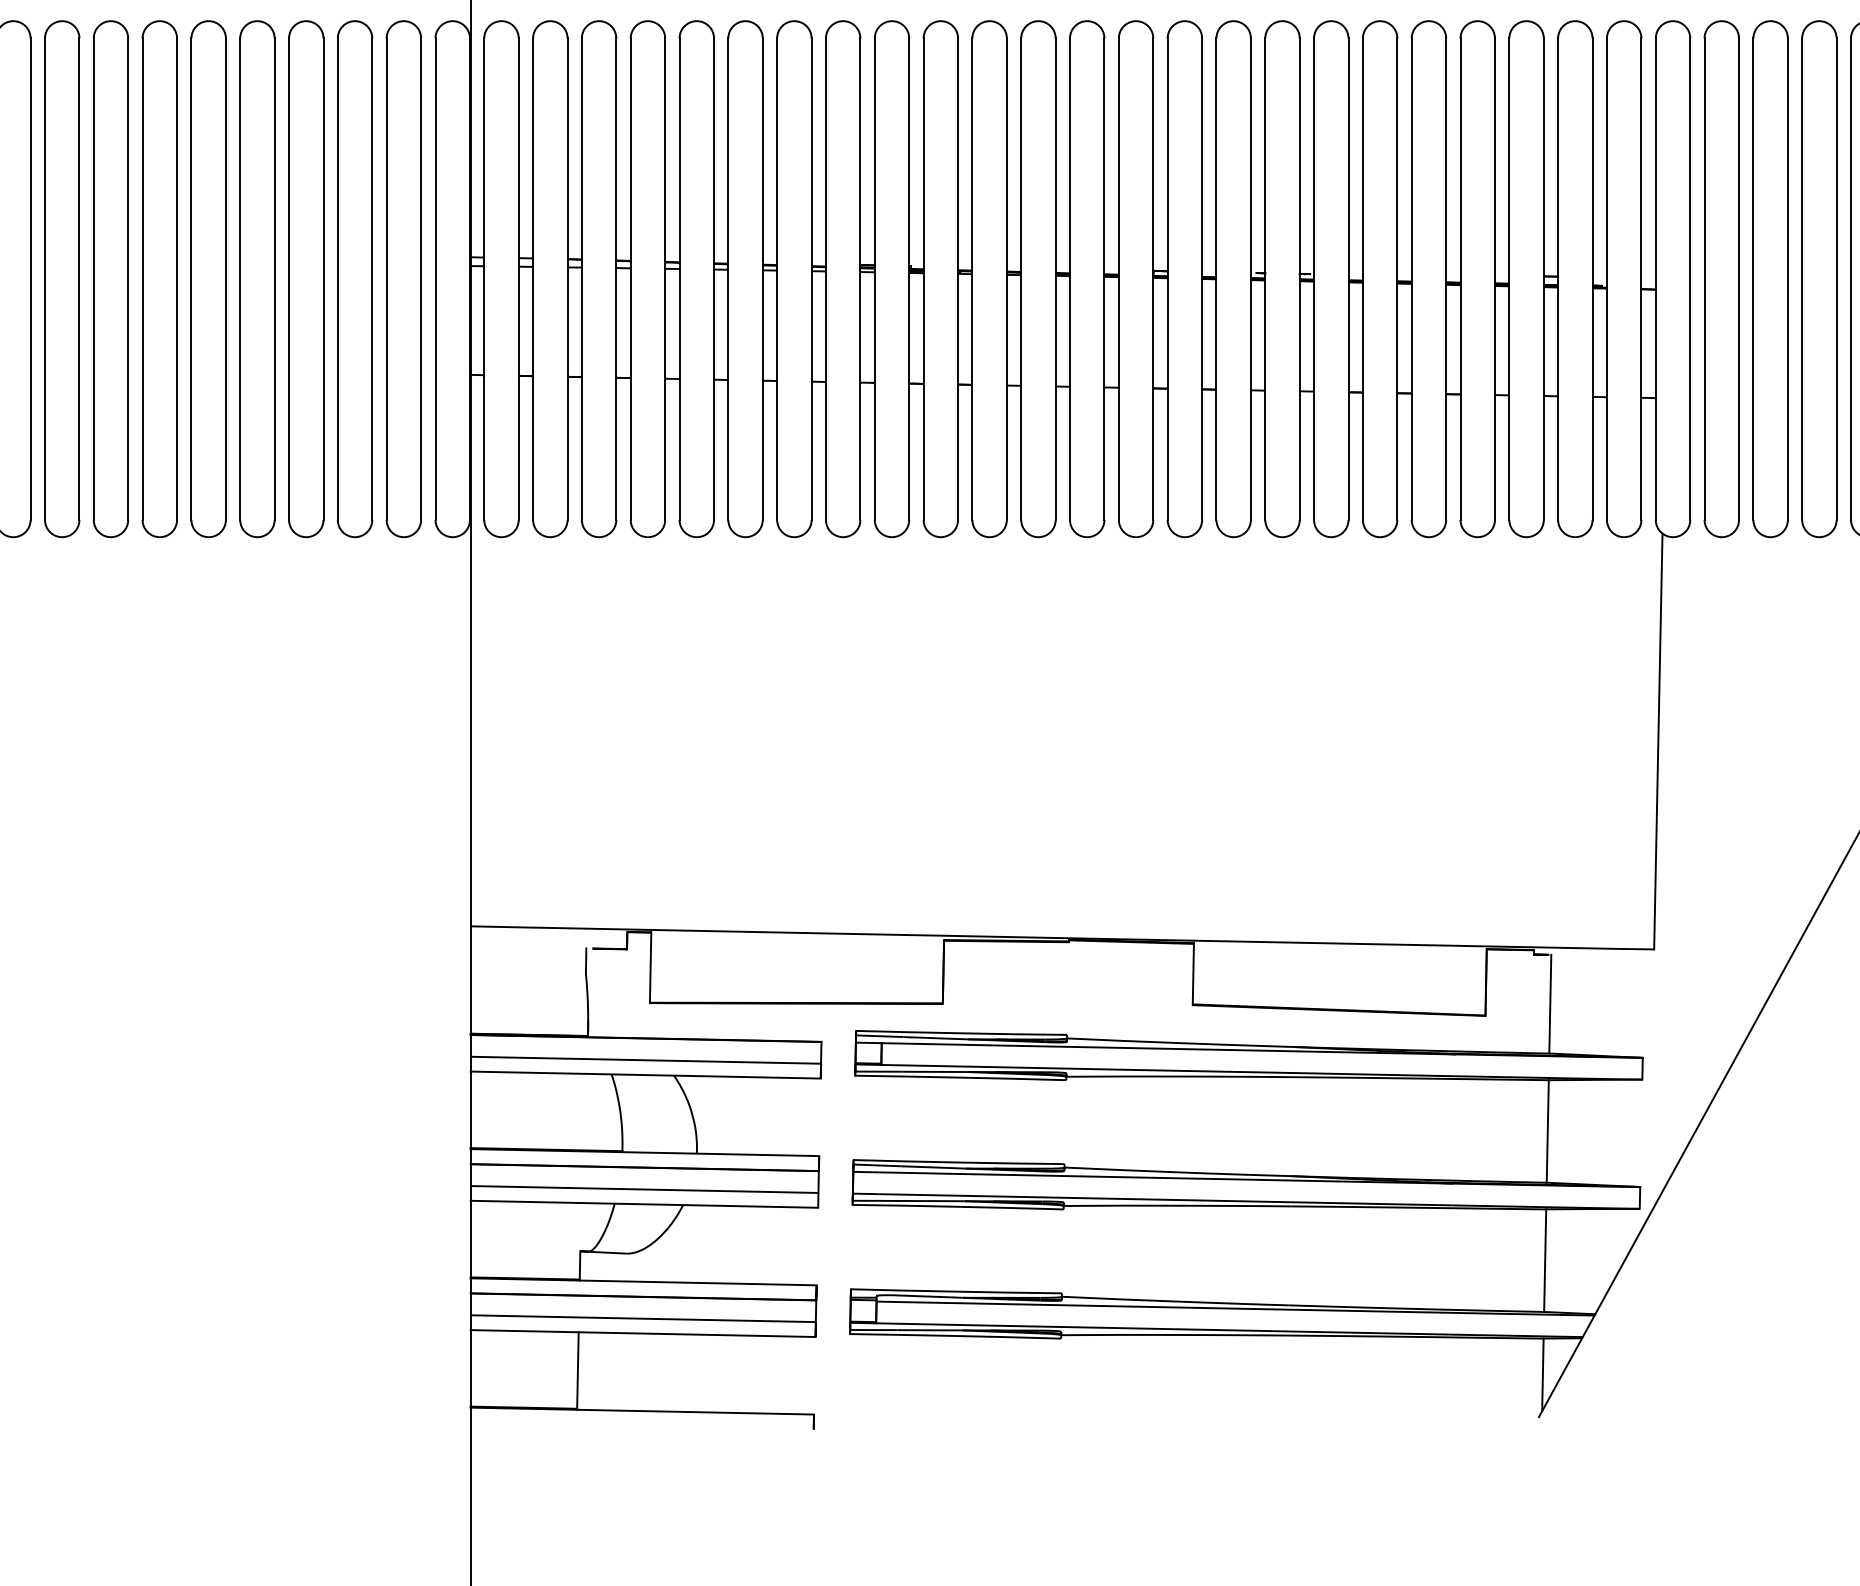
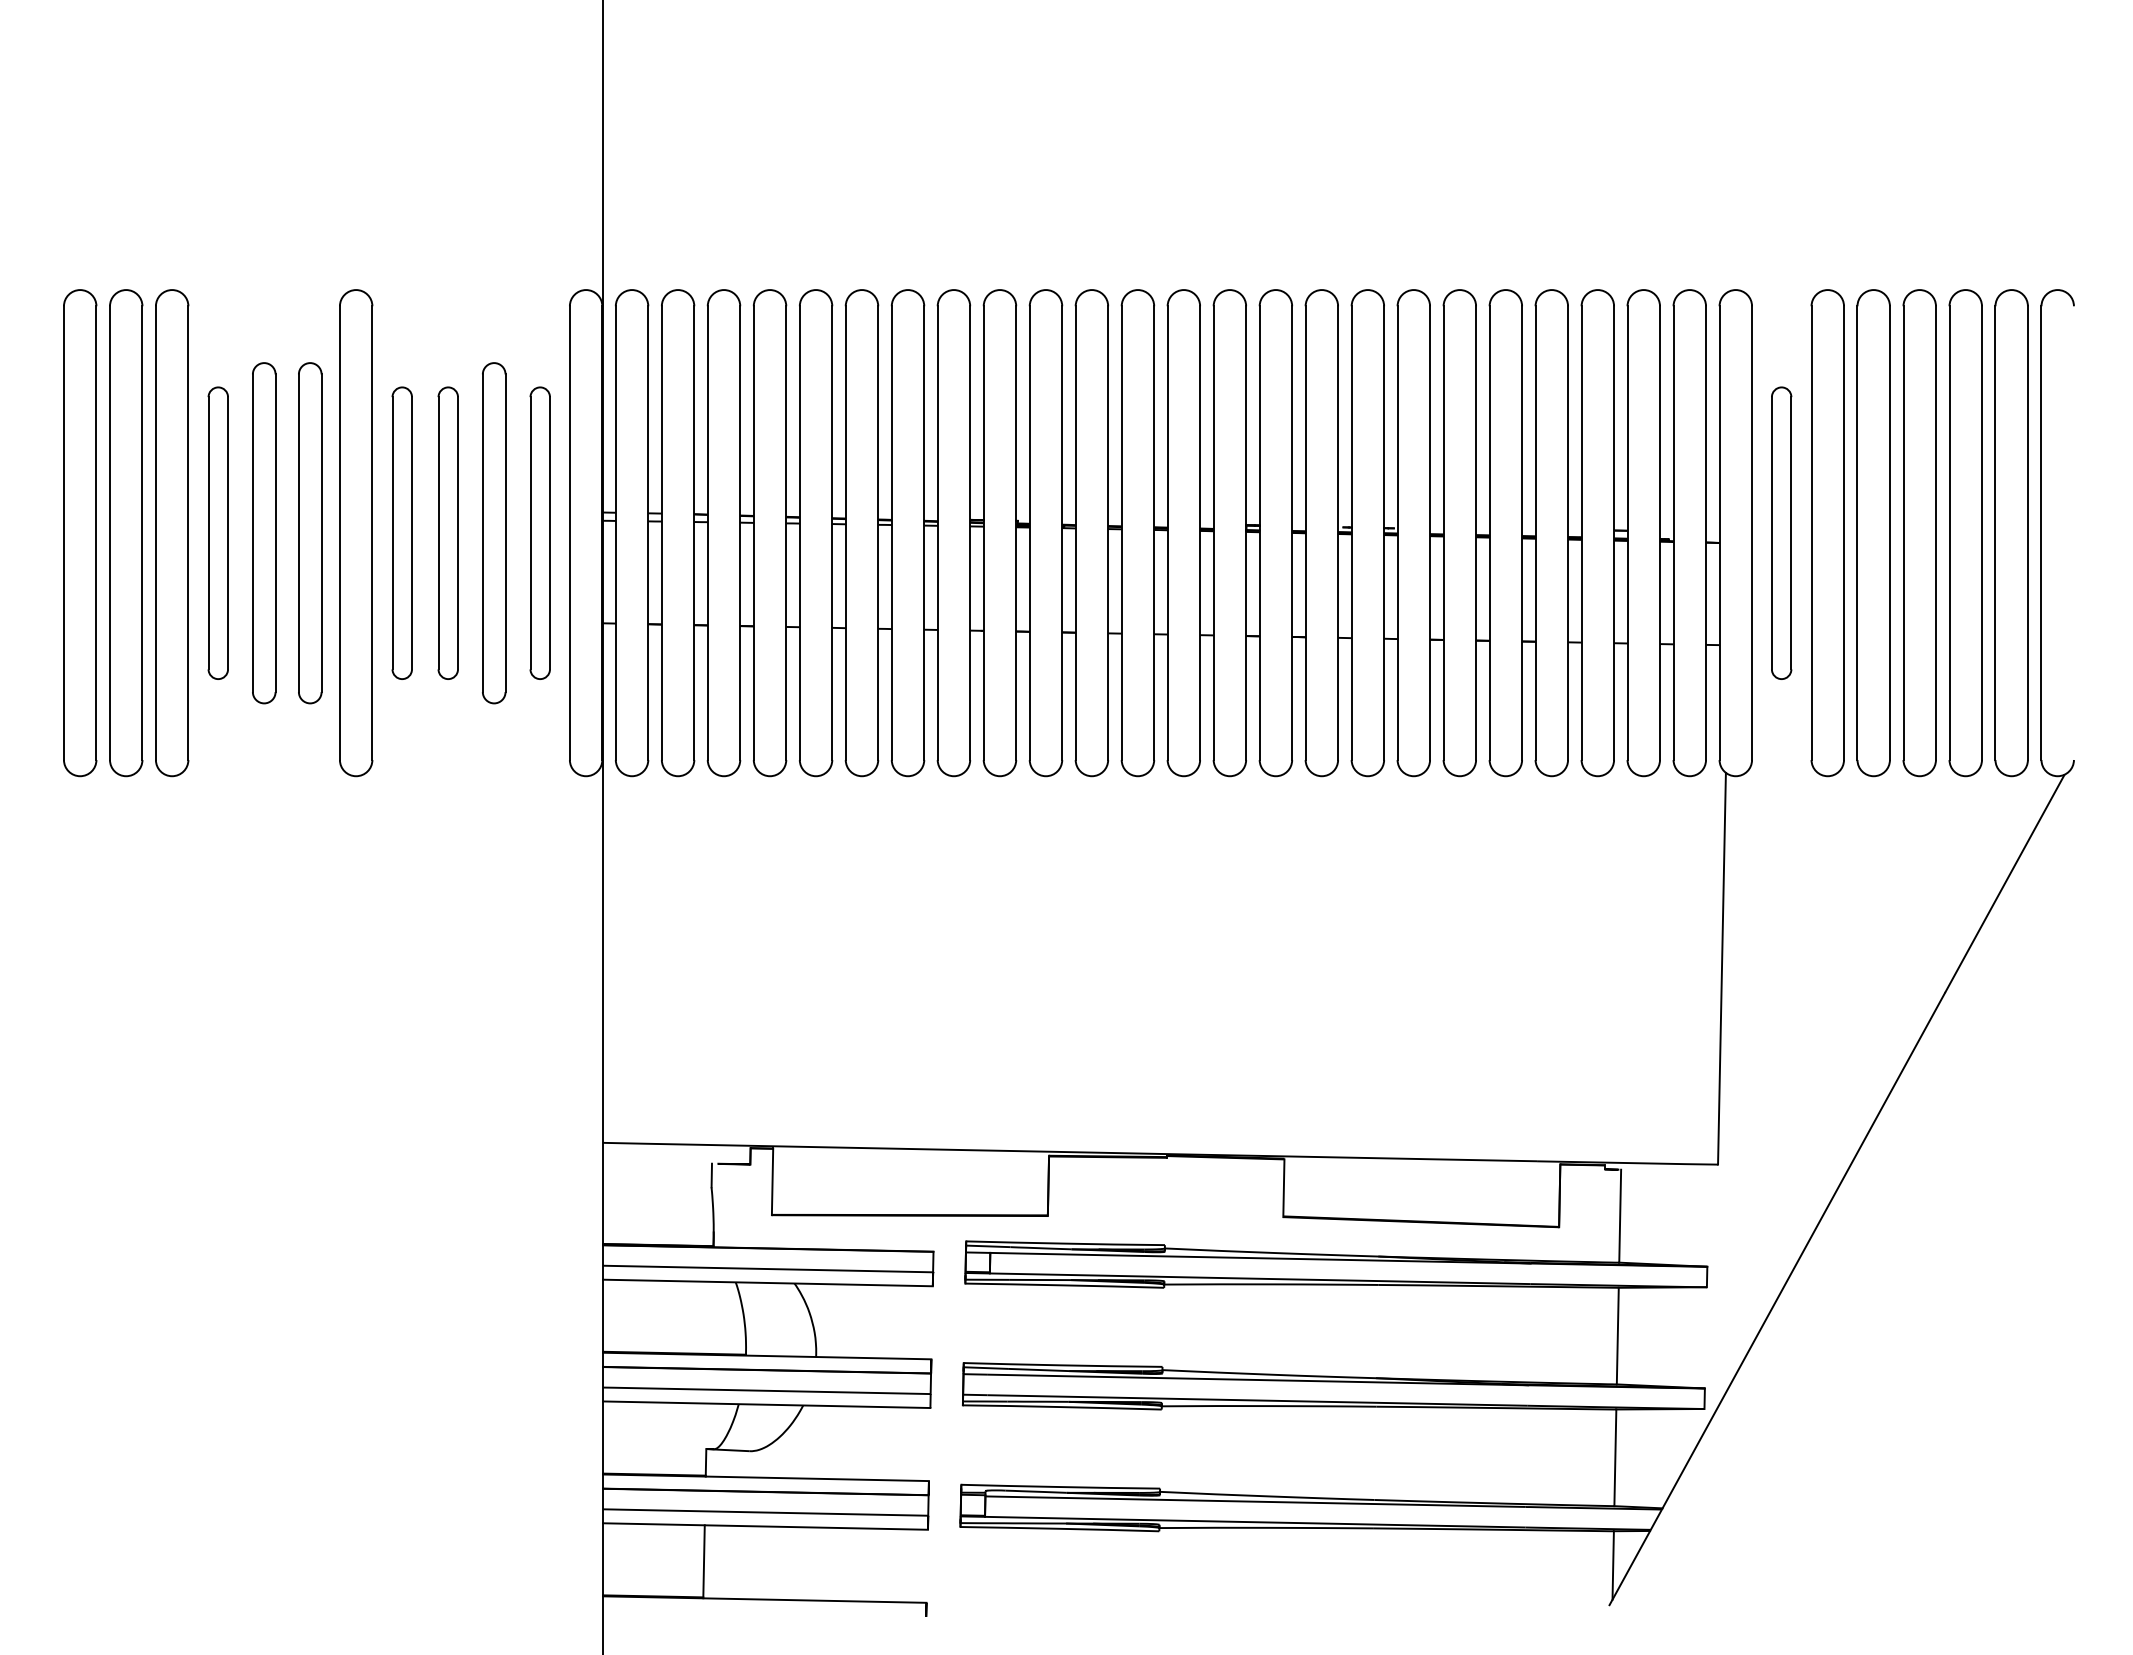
part: (62, 279) -> (218, 533), size x0.6
part: (111, 279) -> (264, 533), size x0.7
part: (160, 279) -> (310, 533), size x0.7
part: (257, 279) -> (402, 533), size x0.6
part: (306, 279) -> (448, 533), size x0.6
part: (355, 279) -> (494, 533), size x0.7
part: (404, 279) -> (540, 533), size x0.6
part: (1721, 279) -> (1781, 533), size x0.6

